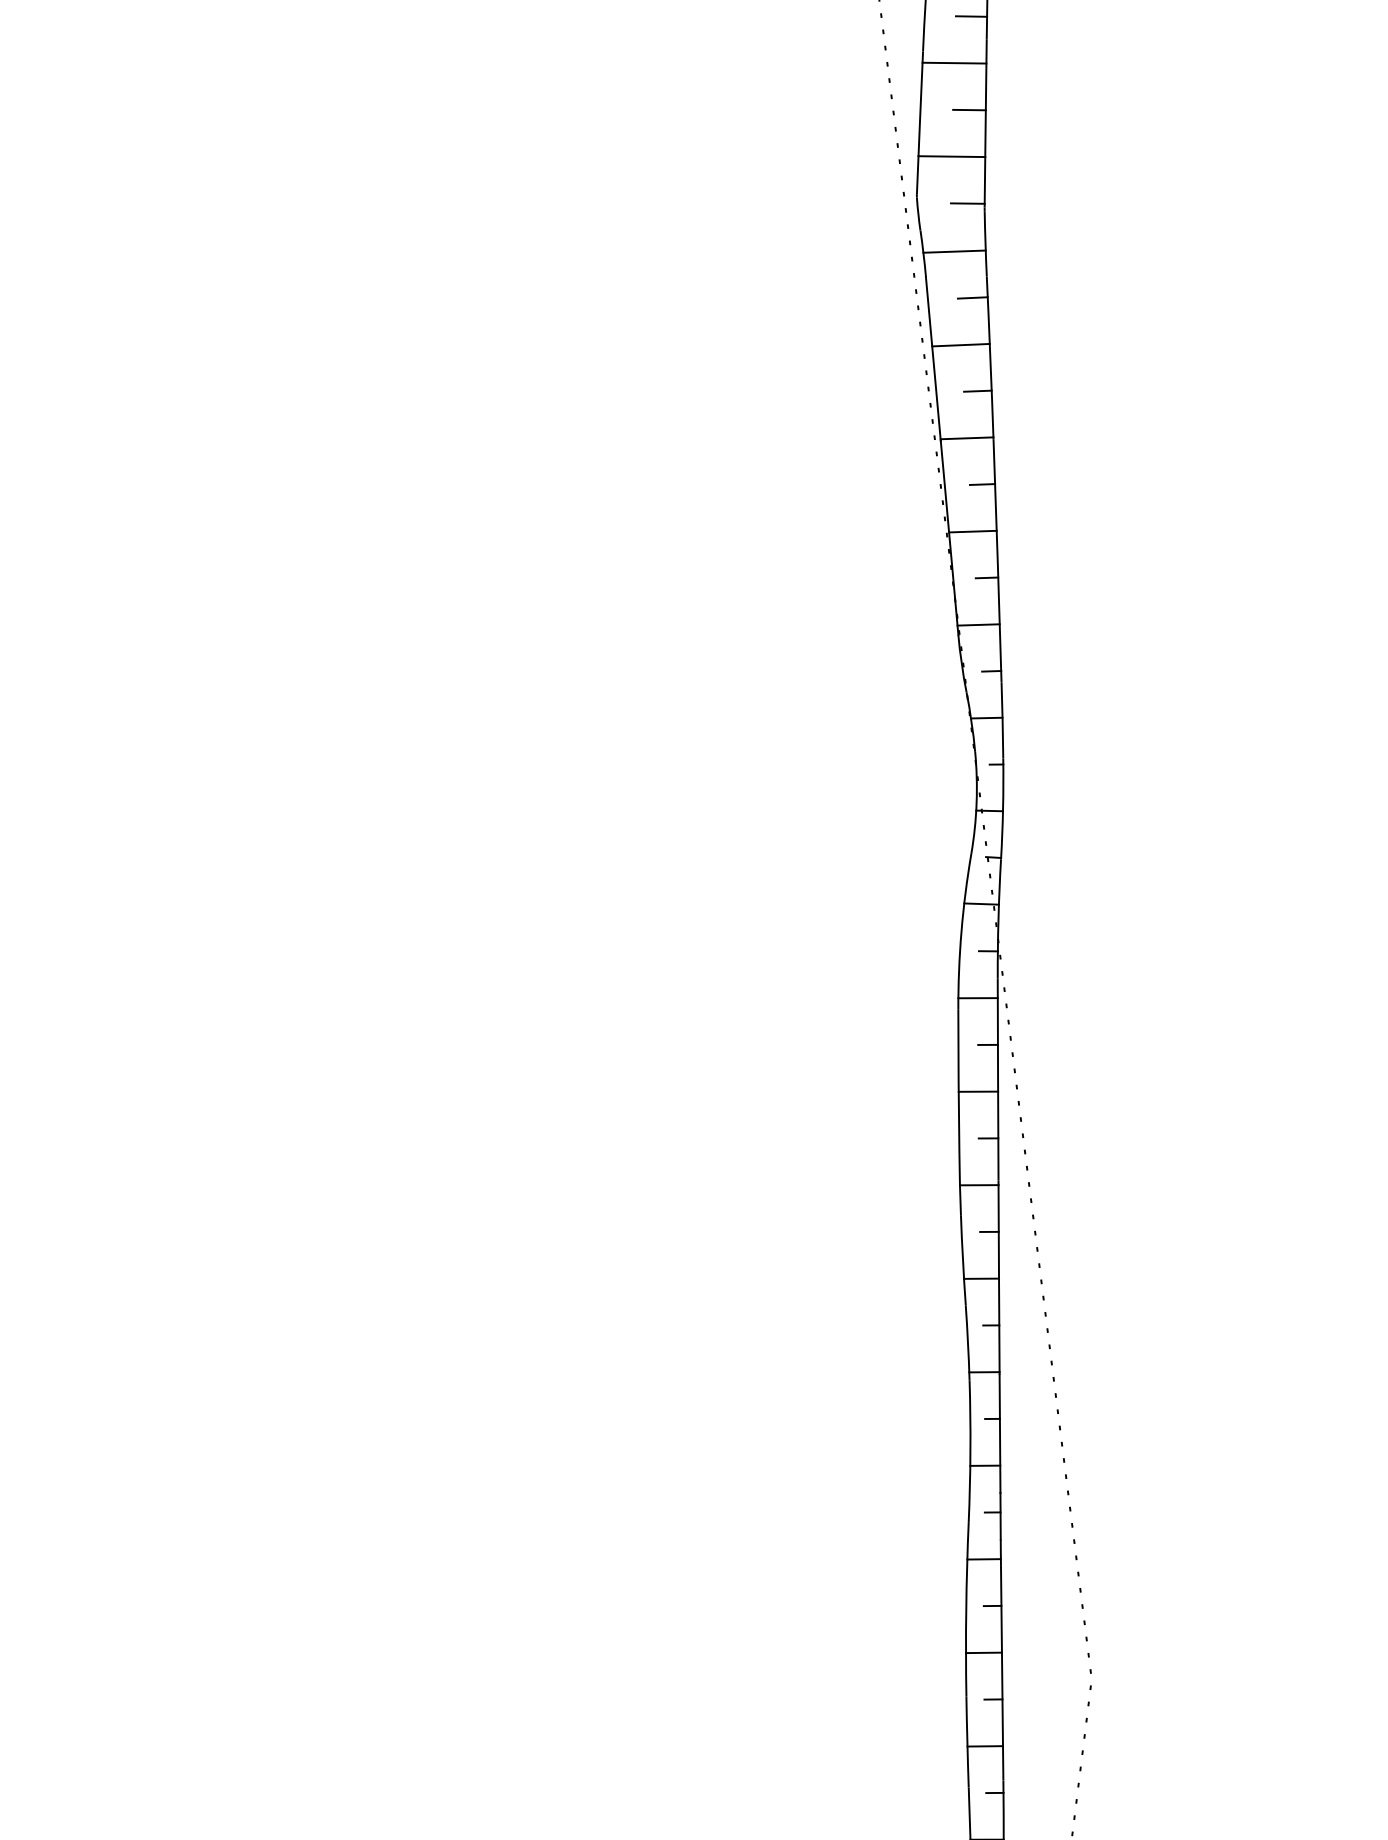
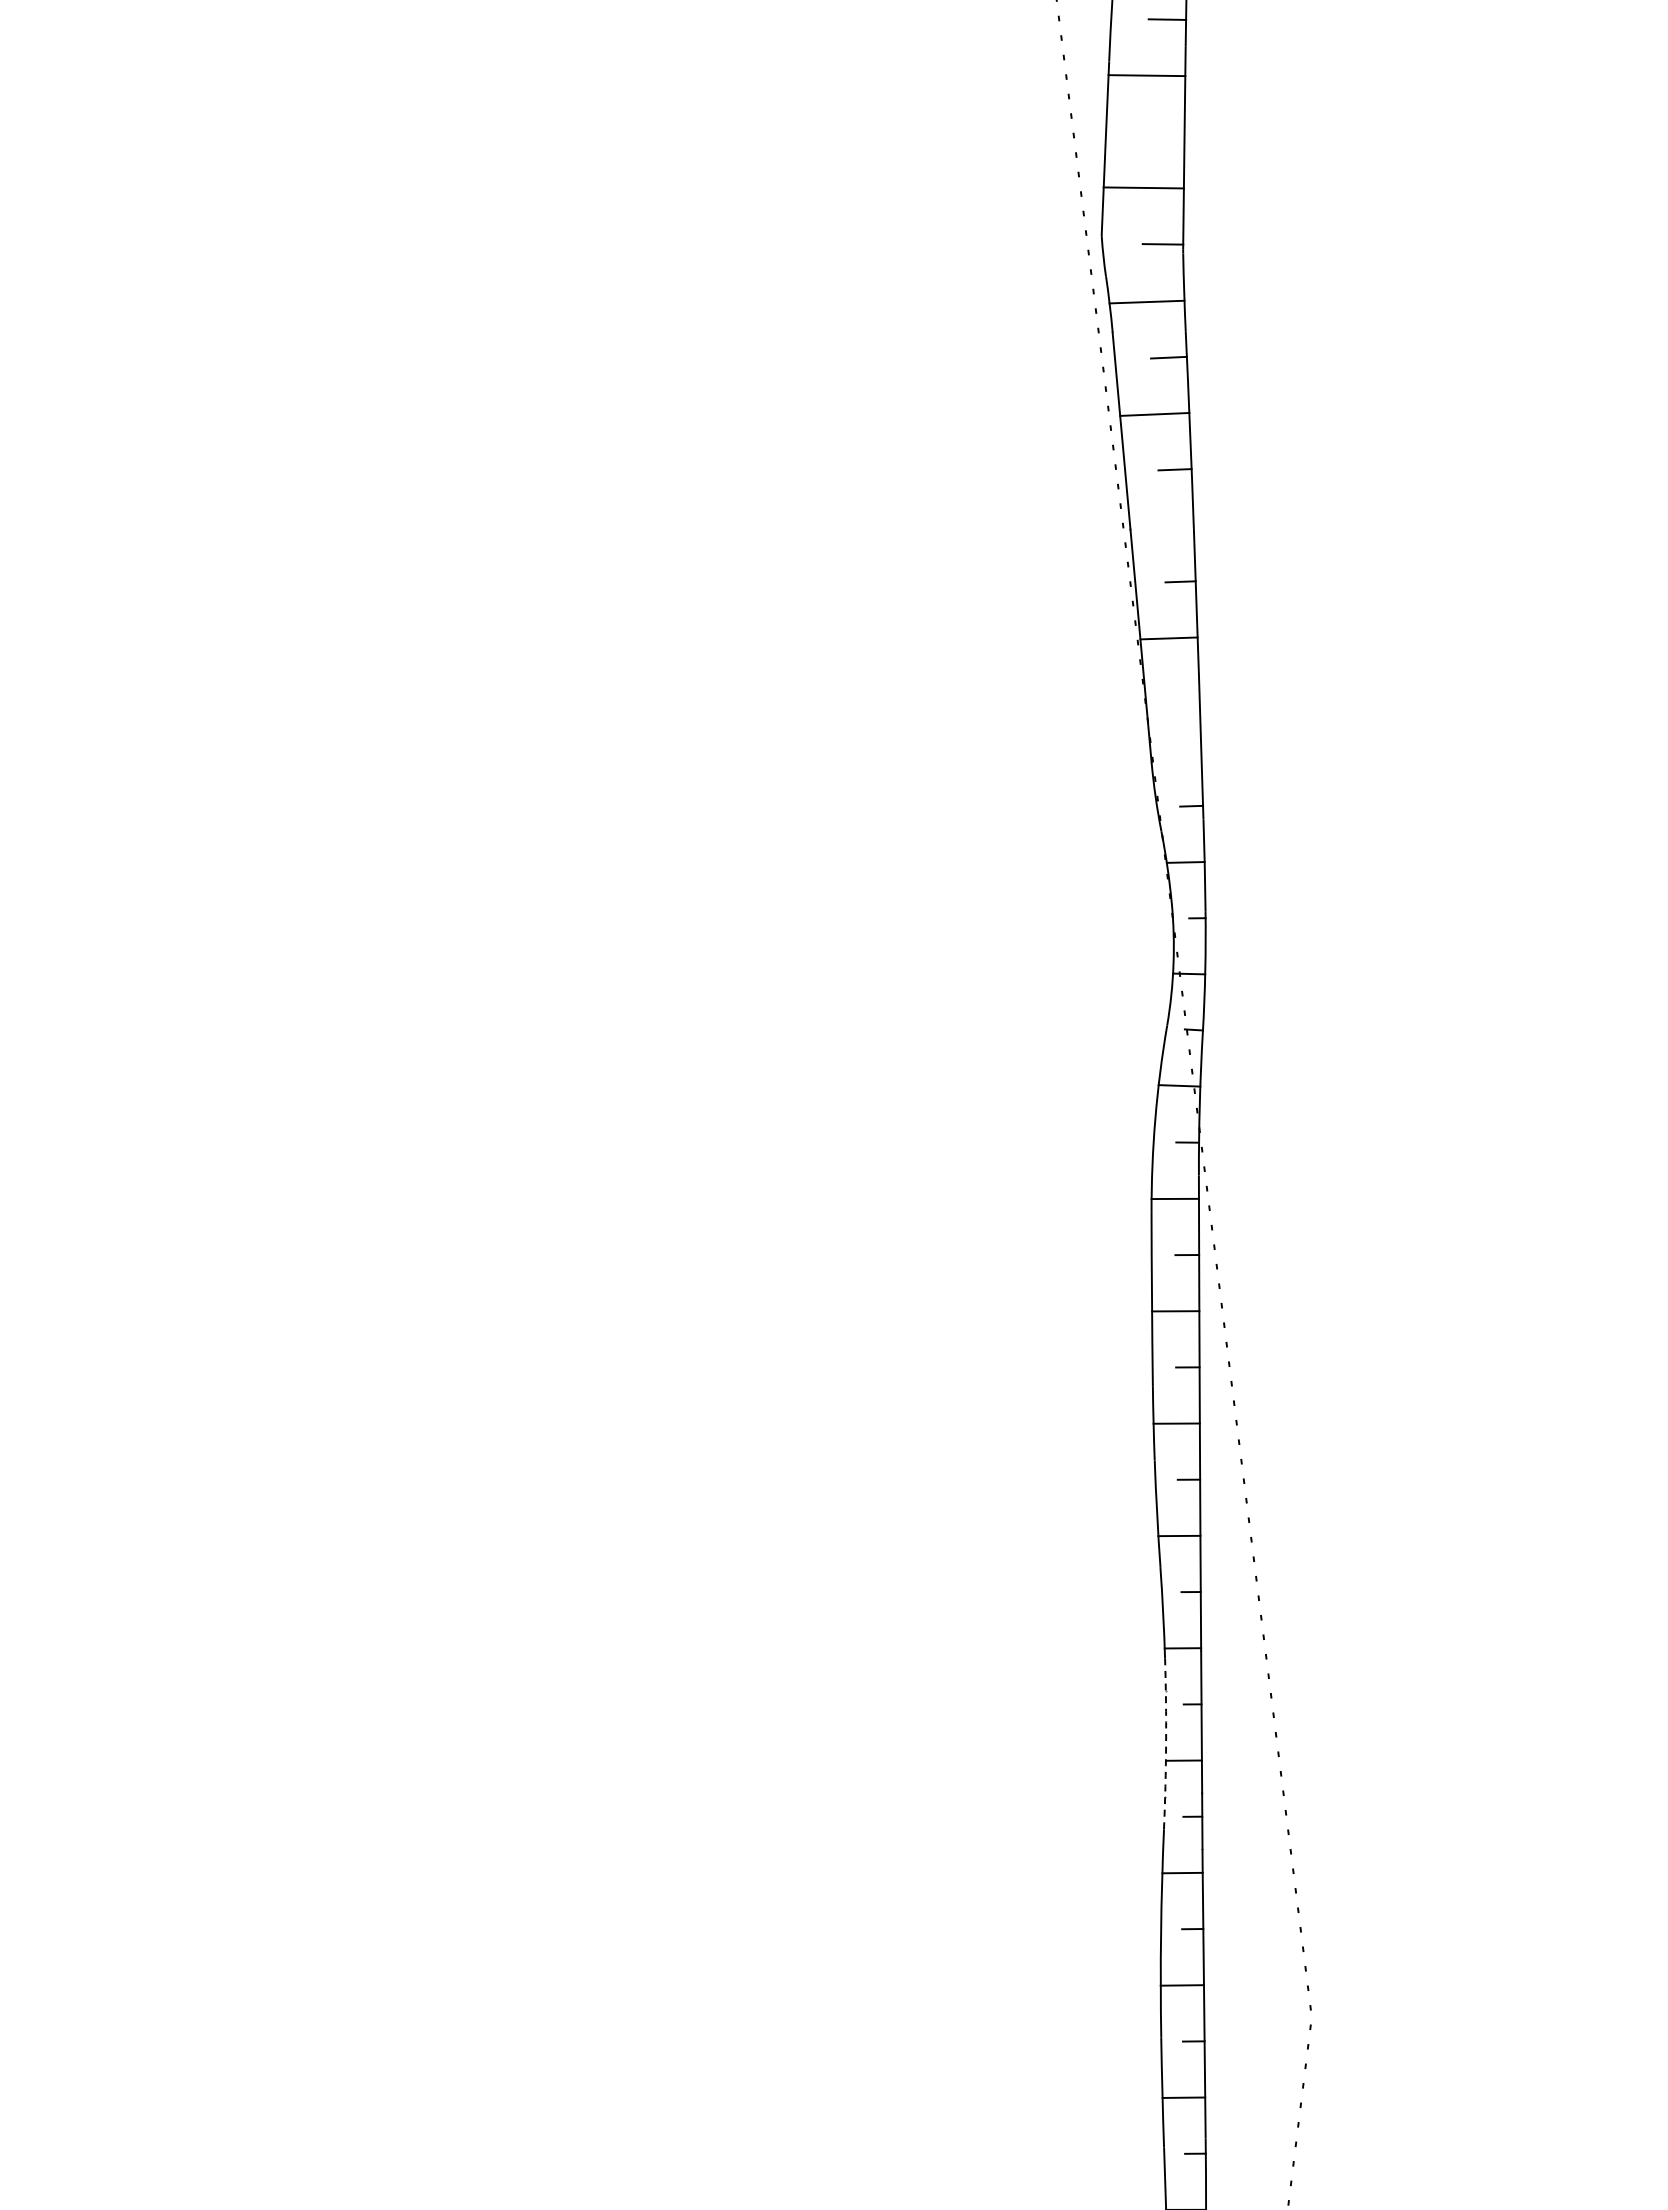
line: (969, 109) -> (1164, 131), removed
line: (966, 438) -> (1161, 526), removed
line: (986, 577) -> (1185, 693), removed
line: (978, 624) -> (1175, 750), removed
arc: (970, 1451) -> (1166, 1743), solid -> dashed

